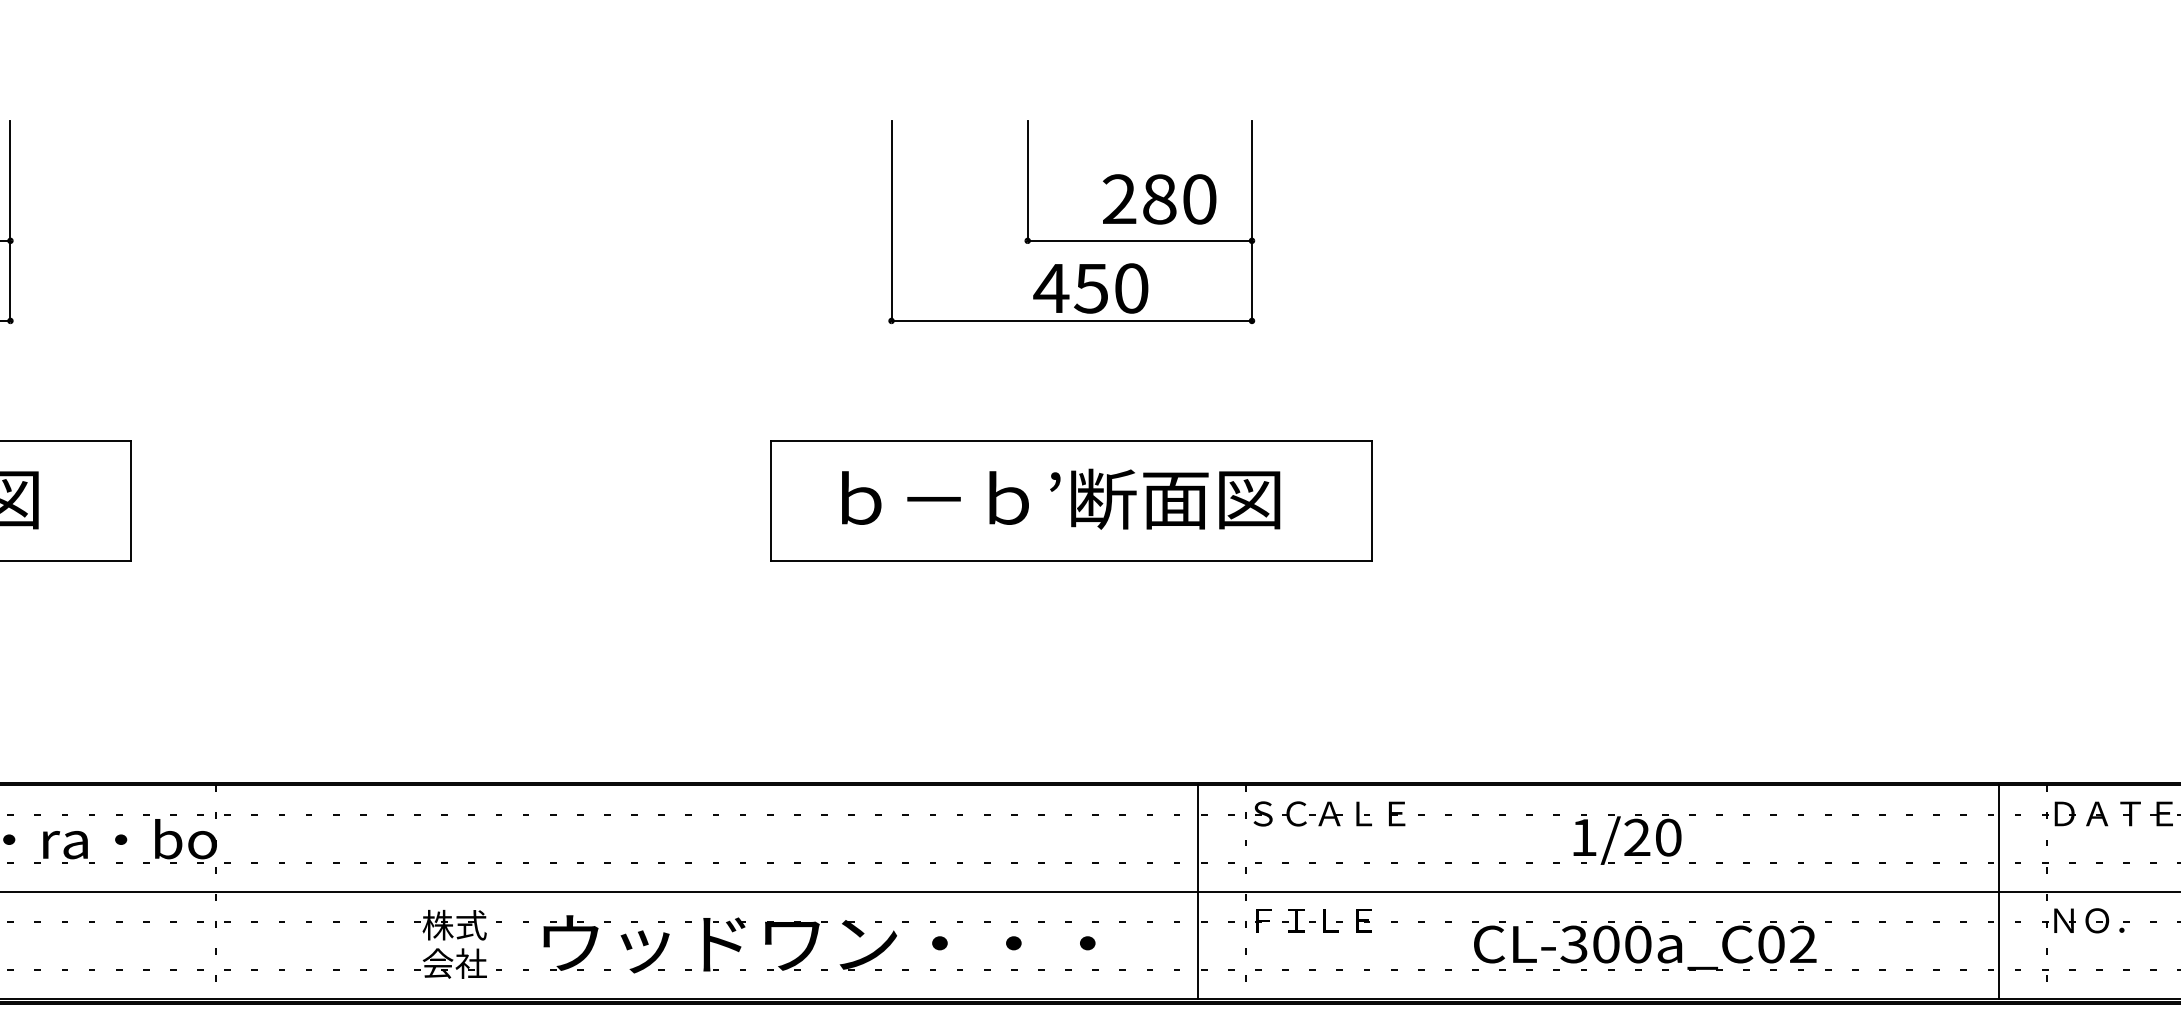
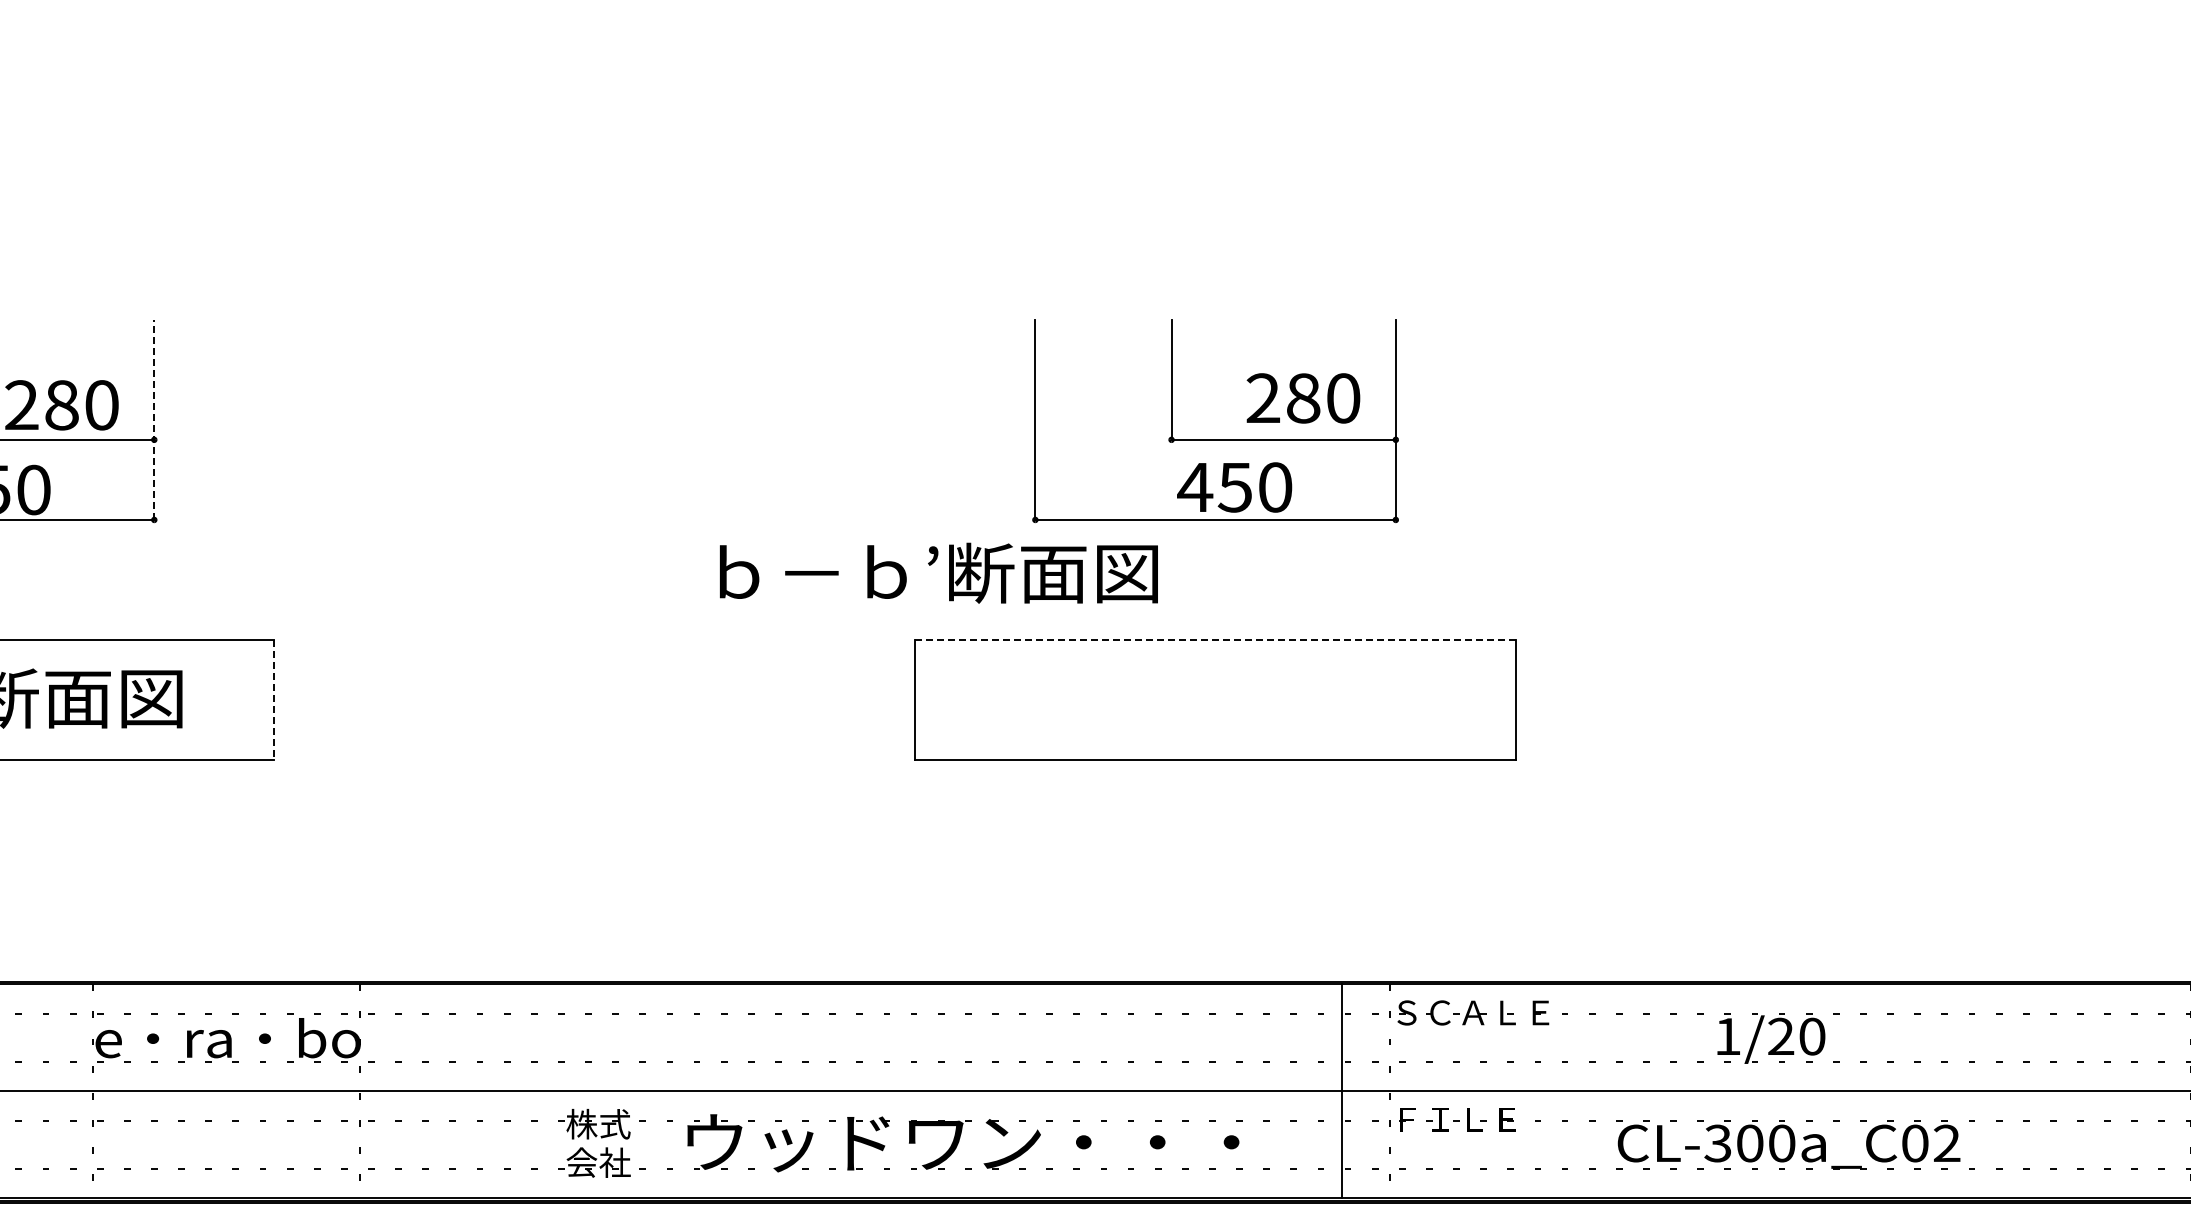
line: (10, 220) -> (154, 419), solid -> dashed
line: (1071, 441) -> (1215, 640), solid -> dashed
text: (1060, 498) -> (938, 572), moved
line: (130, 501) -> (274, 700), solid -> dashed
line: (1999, 892) -> (2143, 1091), removed

